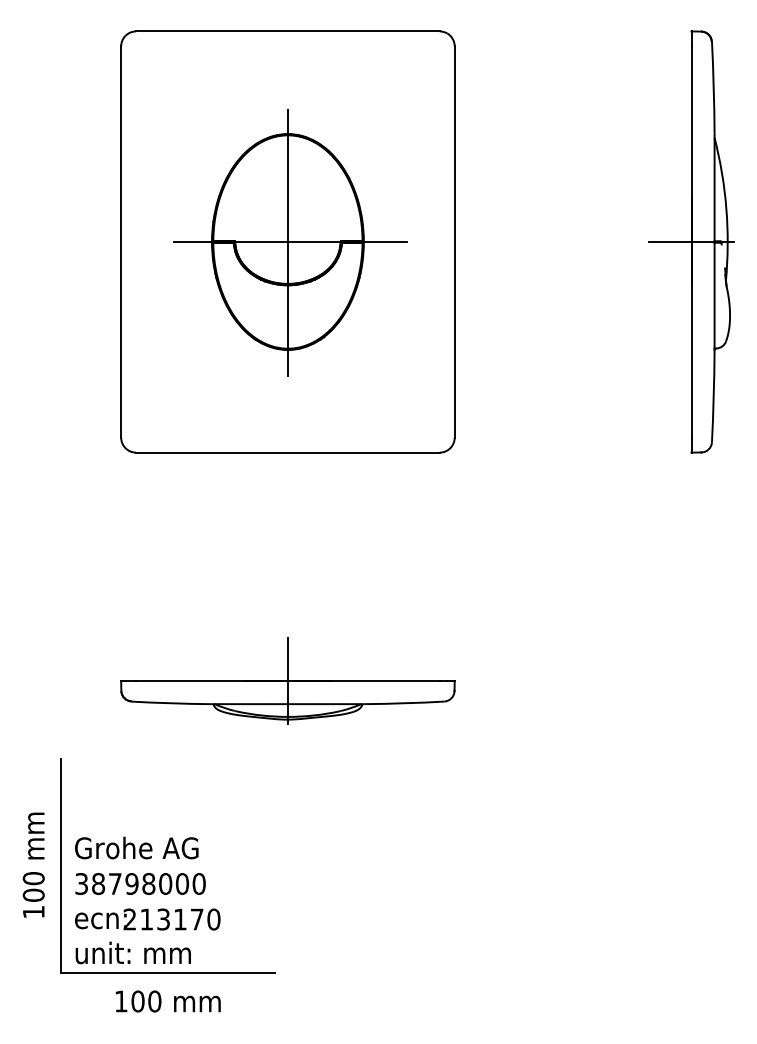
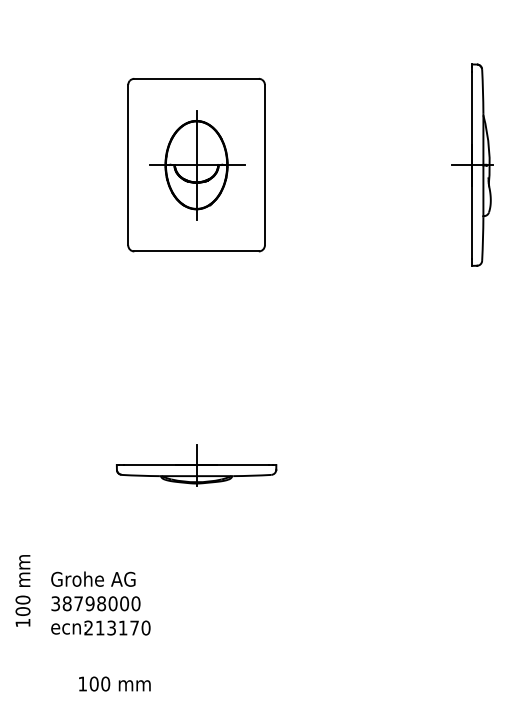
part: (287, 240) -> (196, 164), size x0.6
part: (691, 240) -> (472, 164), size x0.7
part: (287, 680) -> (196, 464), size x0.7
part: (170, 947) -> (116, 647), removed

